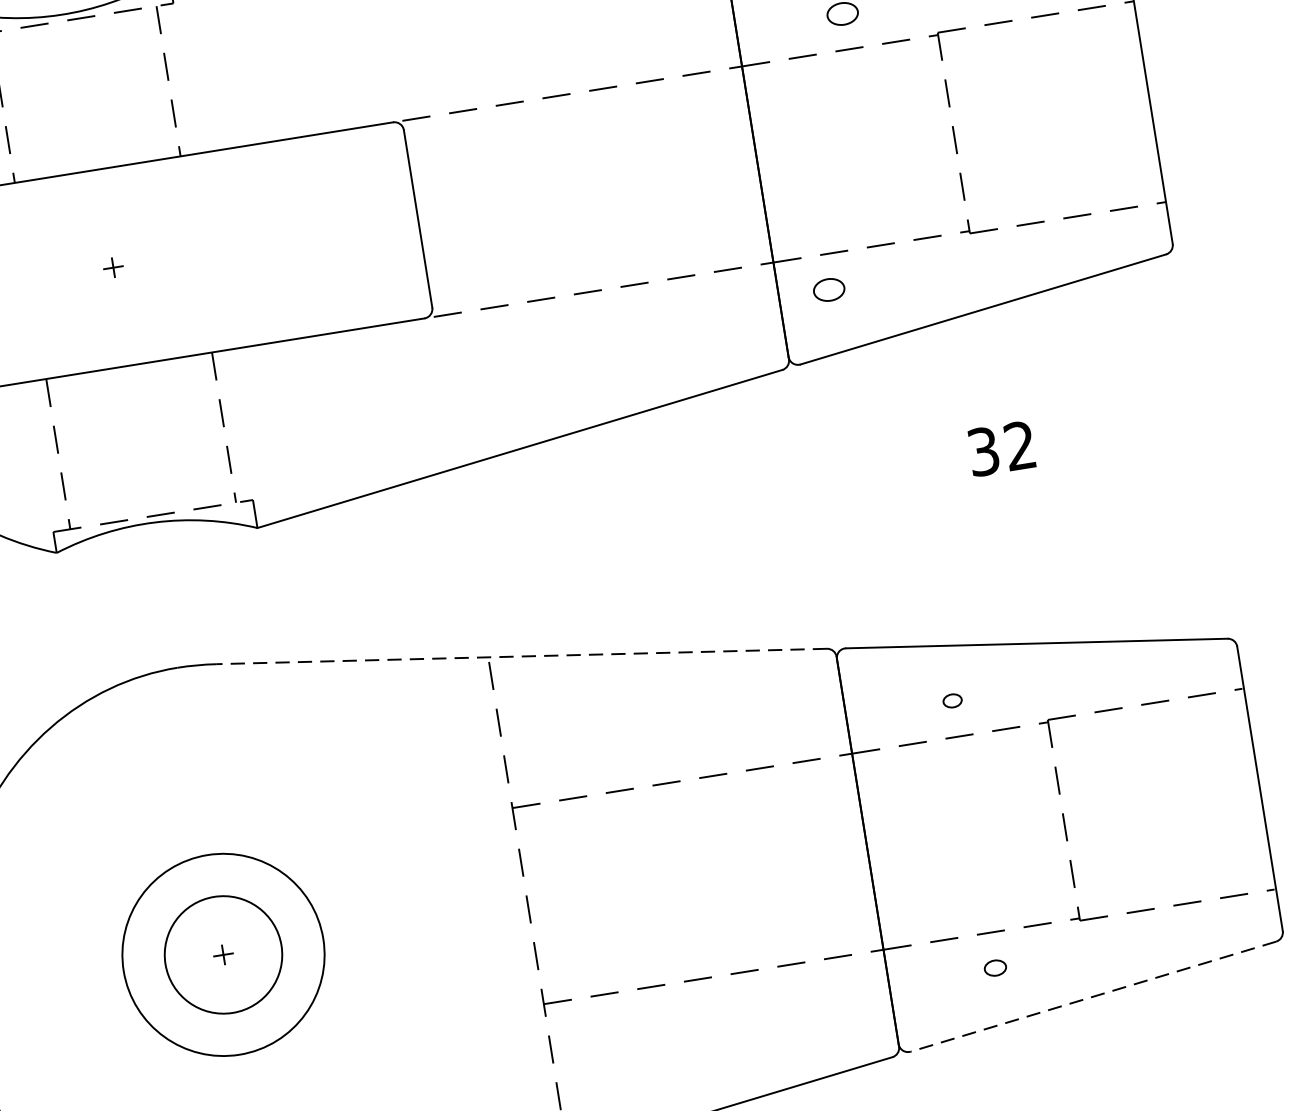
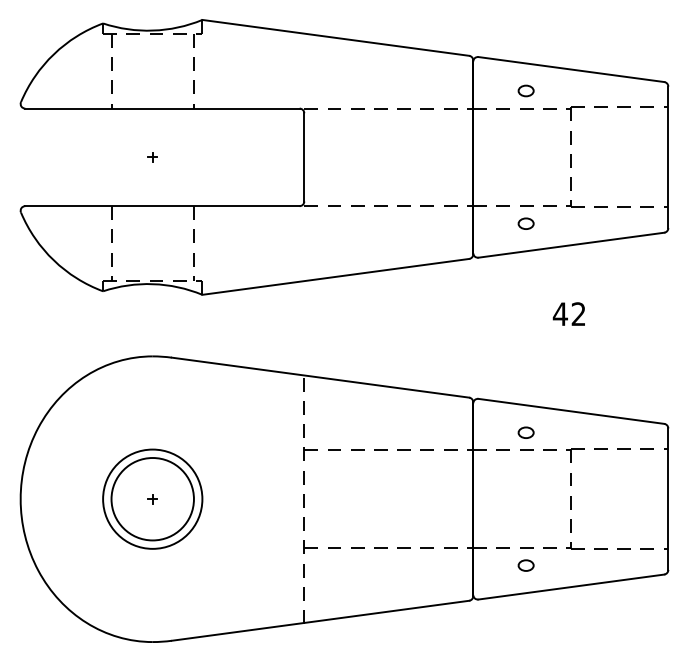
part: (827, 289) -> (525, 223), moved
text: (981, 452) -> (559, 314), 32 -> 42
line: (521, 656) -> (320, 377), dashed -> solid
part: (951, 700) -> (525, 432), size x1.67
circle: (223, 955) -> (152, 499), size x1.43
part: (994, 968) -> (525, 565), size x1.43
line: (1093, 997) -> (571, 587), dashed -> solid

